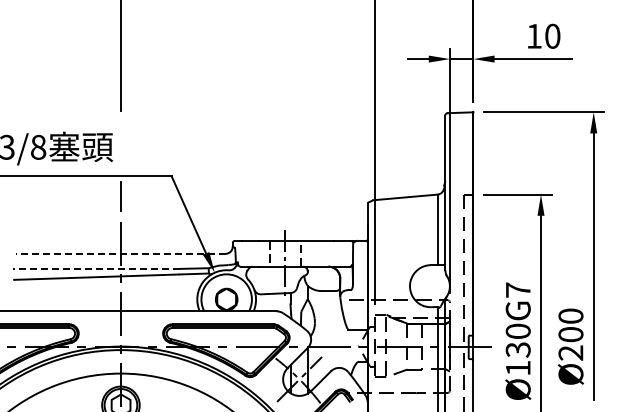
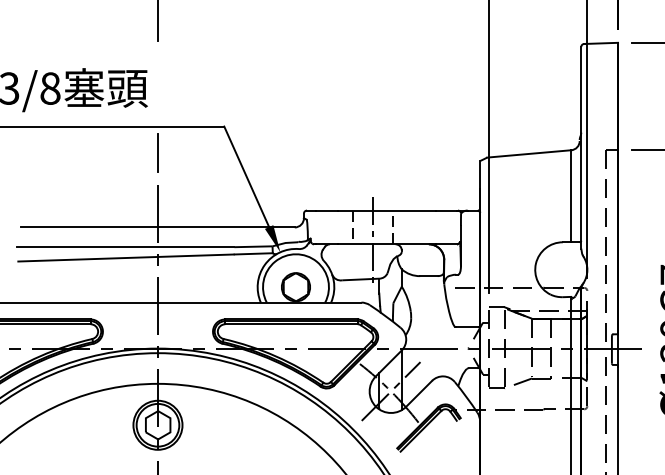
line: (120, 253) -> (157, 227), dashed -> solid
line: (95, 268) -> (124, 246), dashed -> solid

